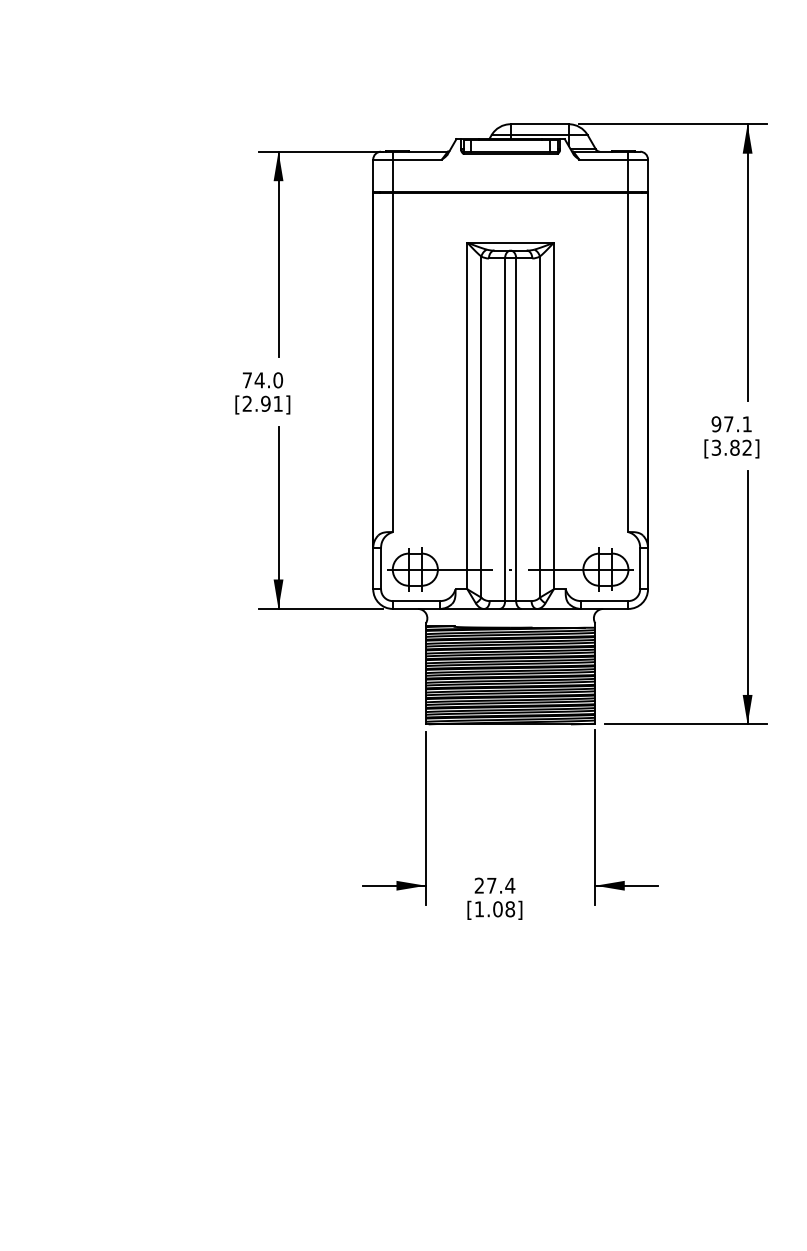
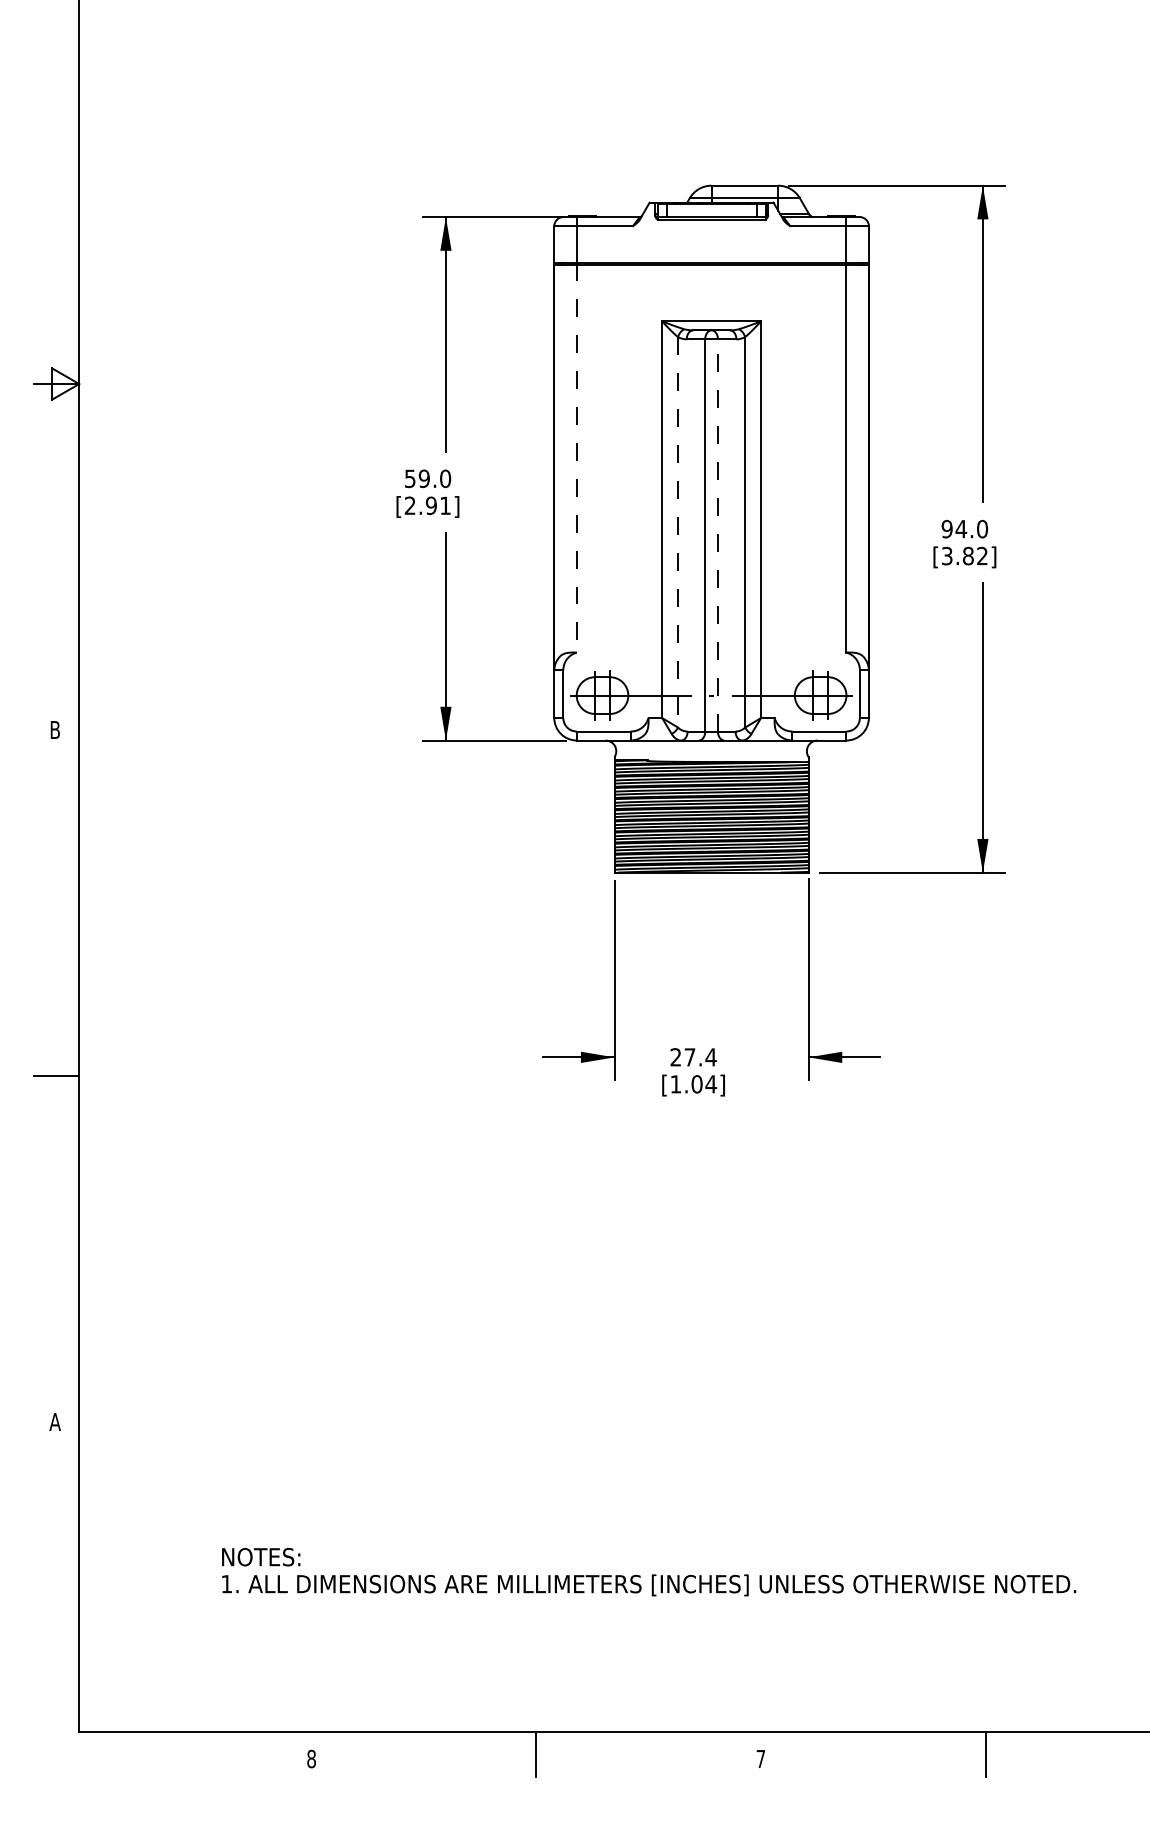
line: (392, 361) -> (576, 457), solid -> dashed
text: (253, 380) -> (417, 478), 74.0 -> 59.0
text: (737, 423) -> (971, 528), 97.1 -> 94.0
line: (481, 427) -> (678, 532), solid -> dashed
line: (515, 428) -> (717, 534), solid -> dashed
text: (509, 909) -> (710, 1084), [1.08] -> [1.04]

